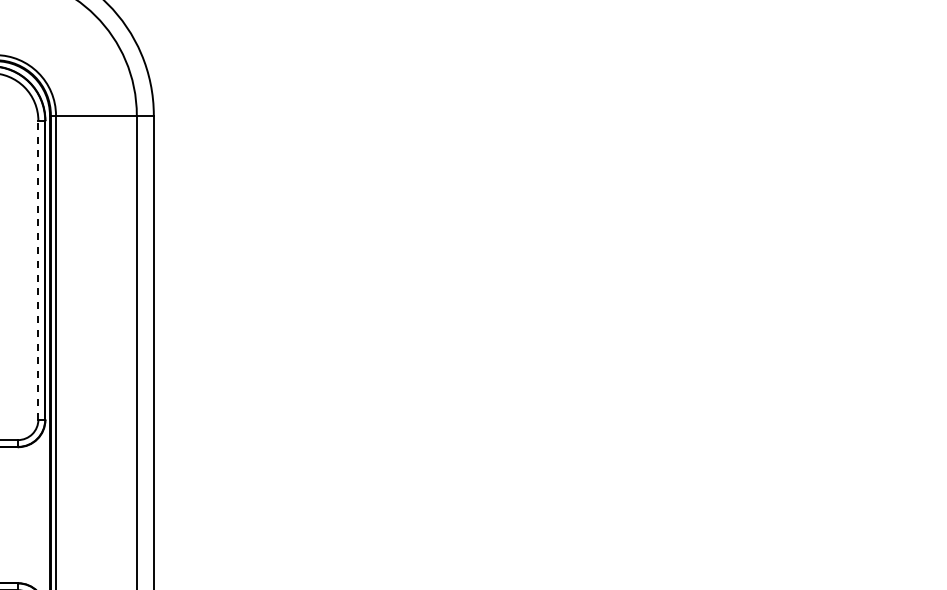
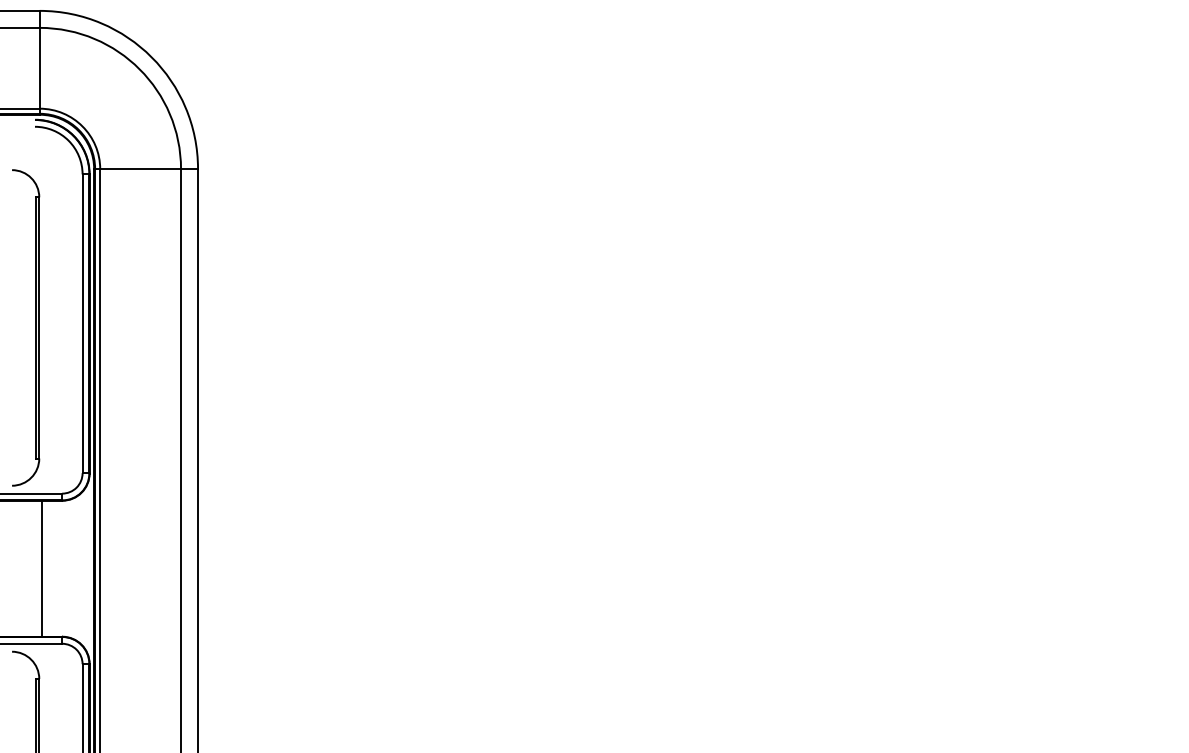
line: (38, 269) -> (82, 323), dashed -> solid

